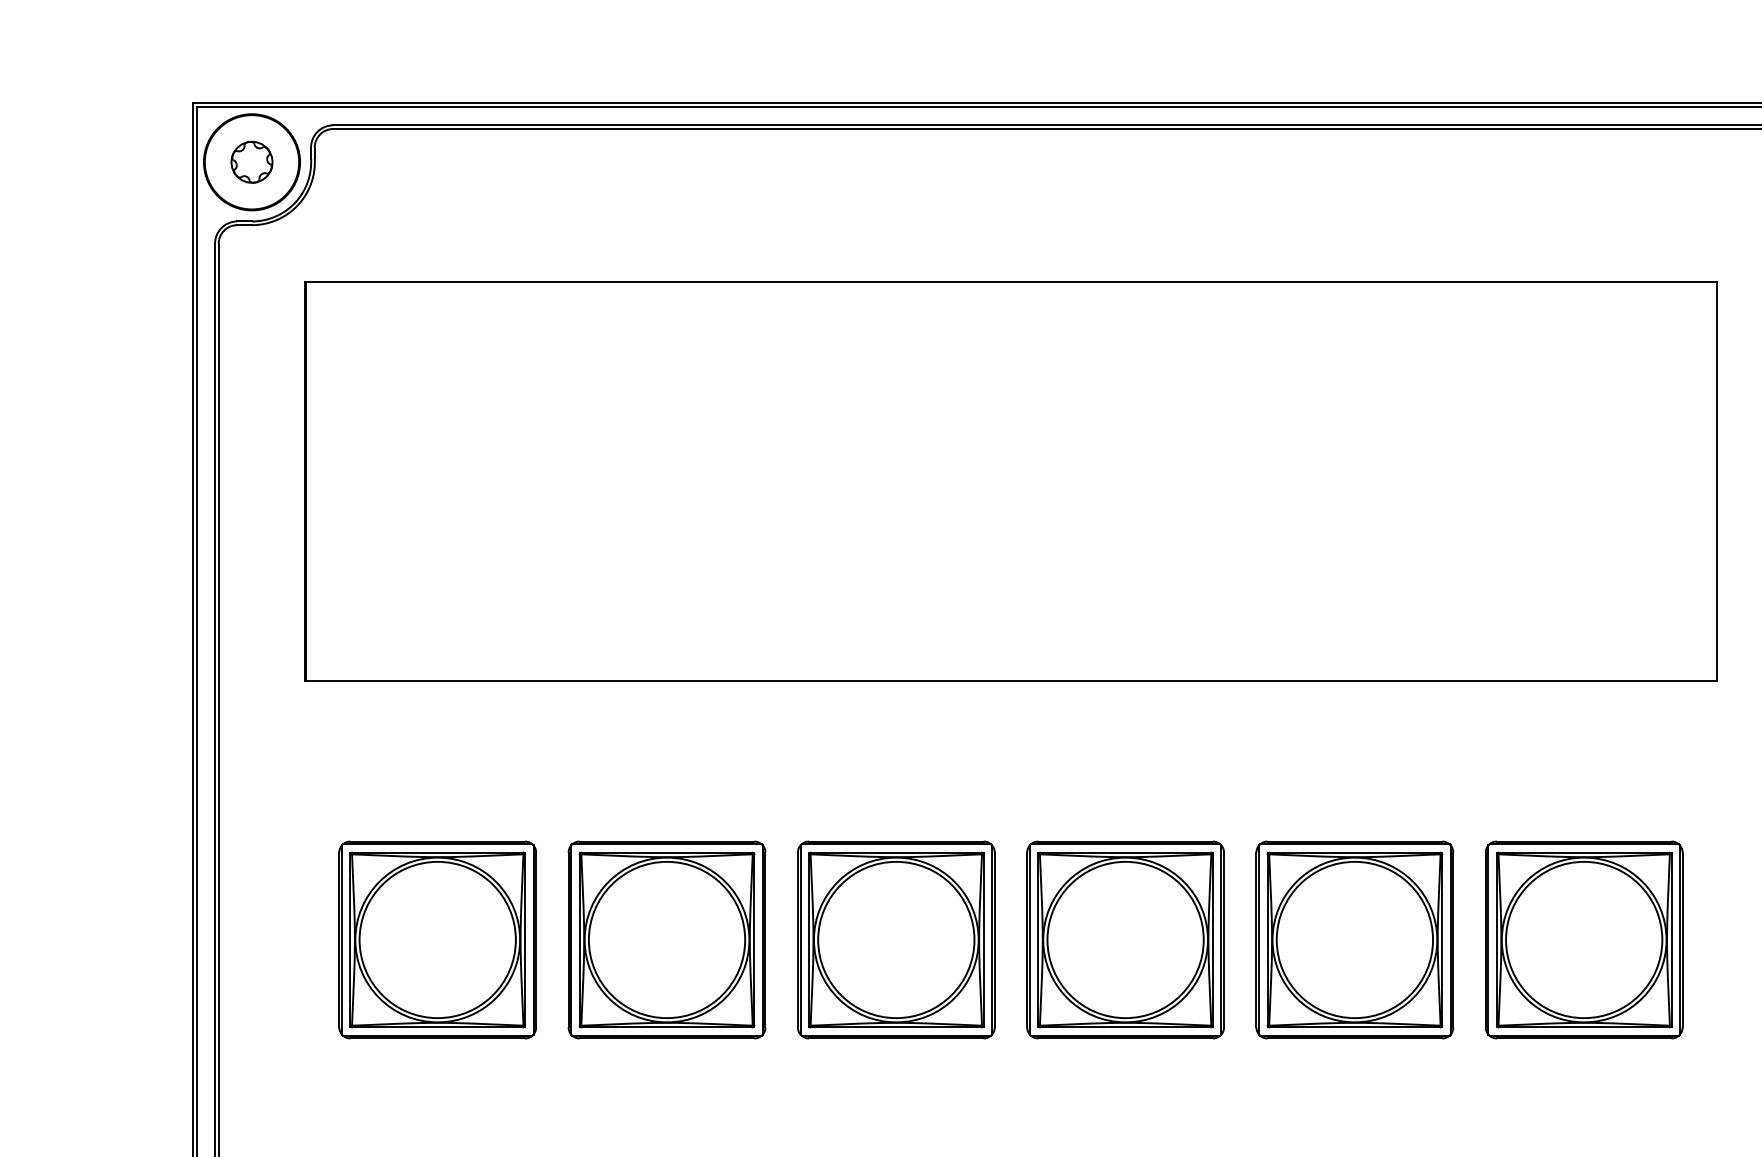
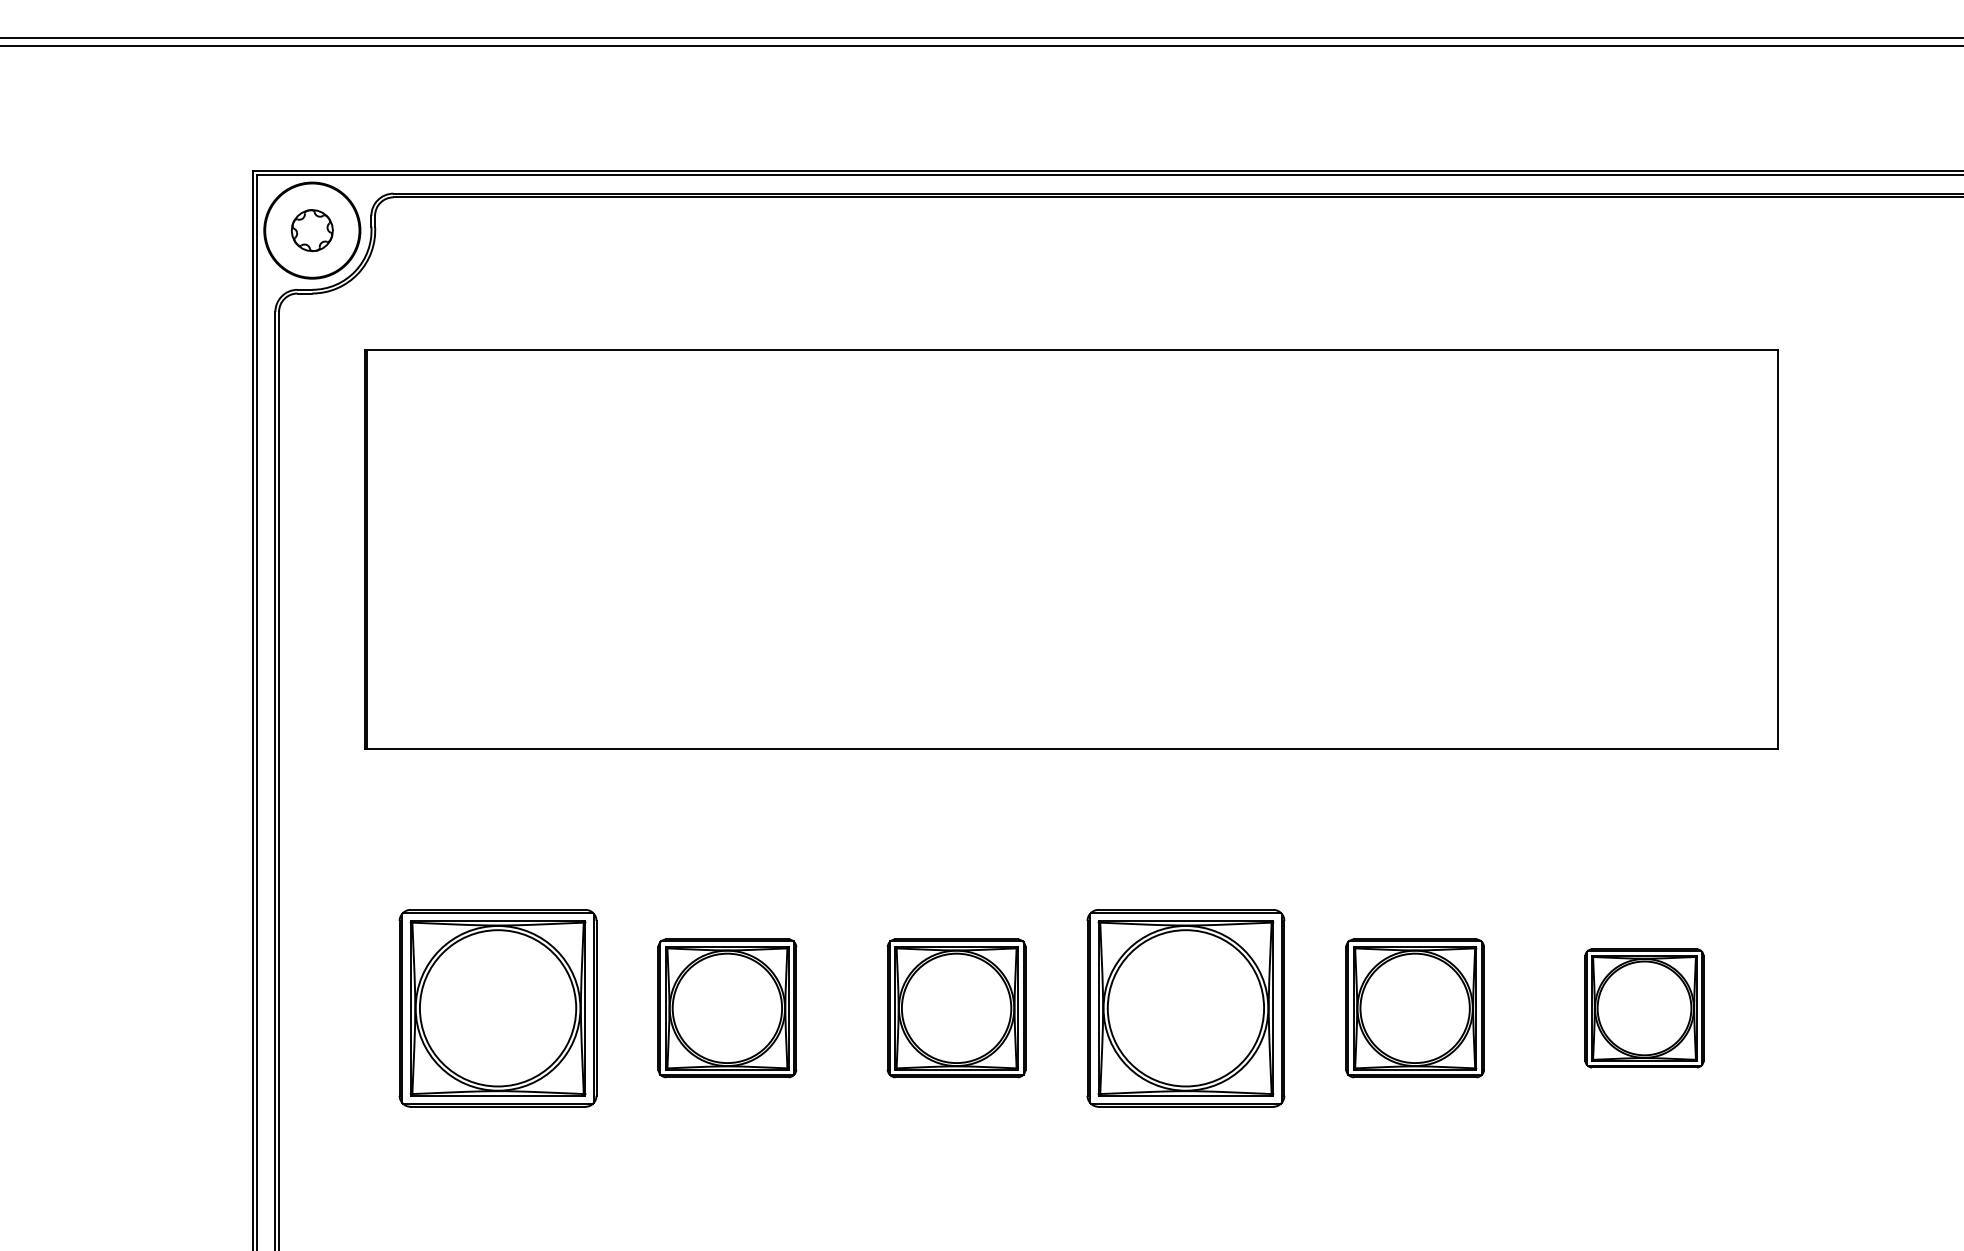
part: (667, 940) -> (727, 1008), size x0.7
part: (896, 940) -> (956, 1008), size x0.7
part: (1354, 940) -> (1414, 1008), size x0.7
part: (1584, 940) -> (1644, 1008), size x0.6

